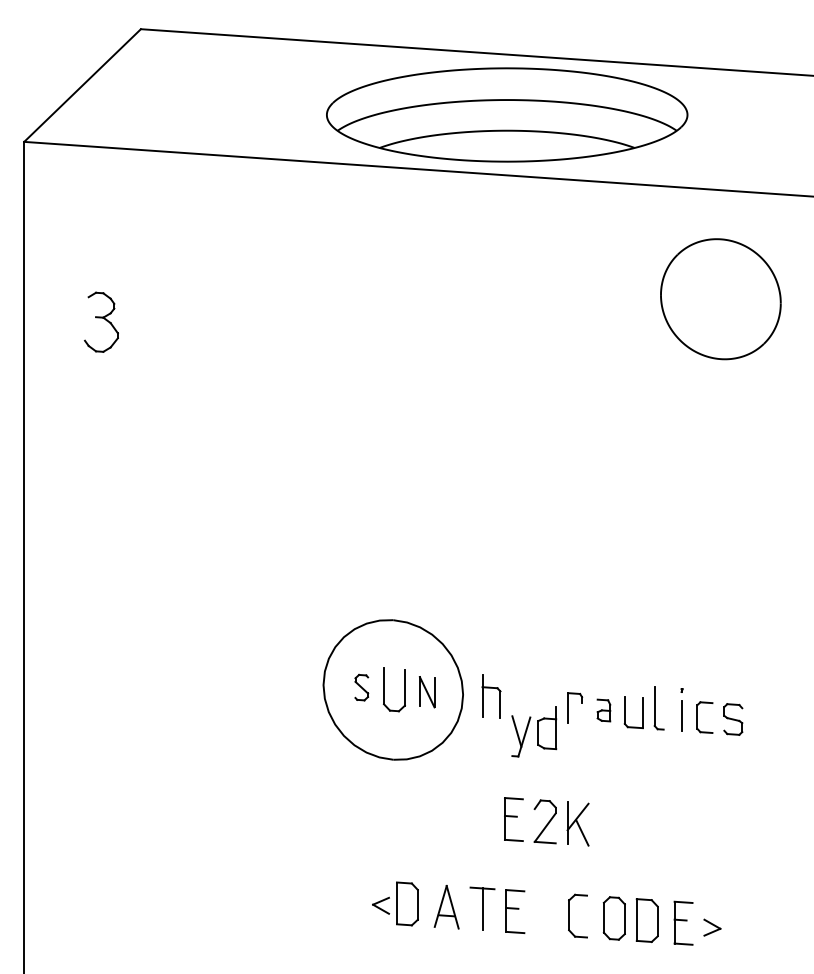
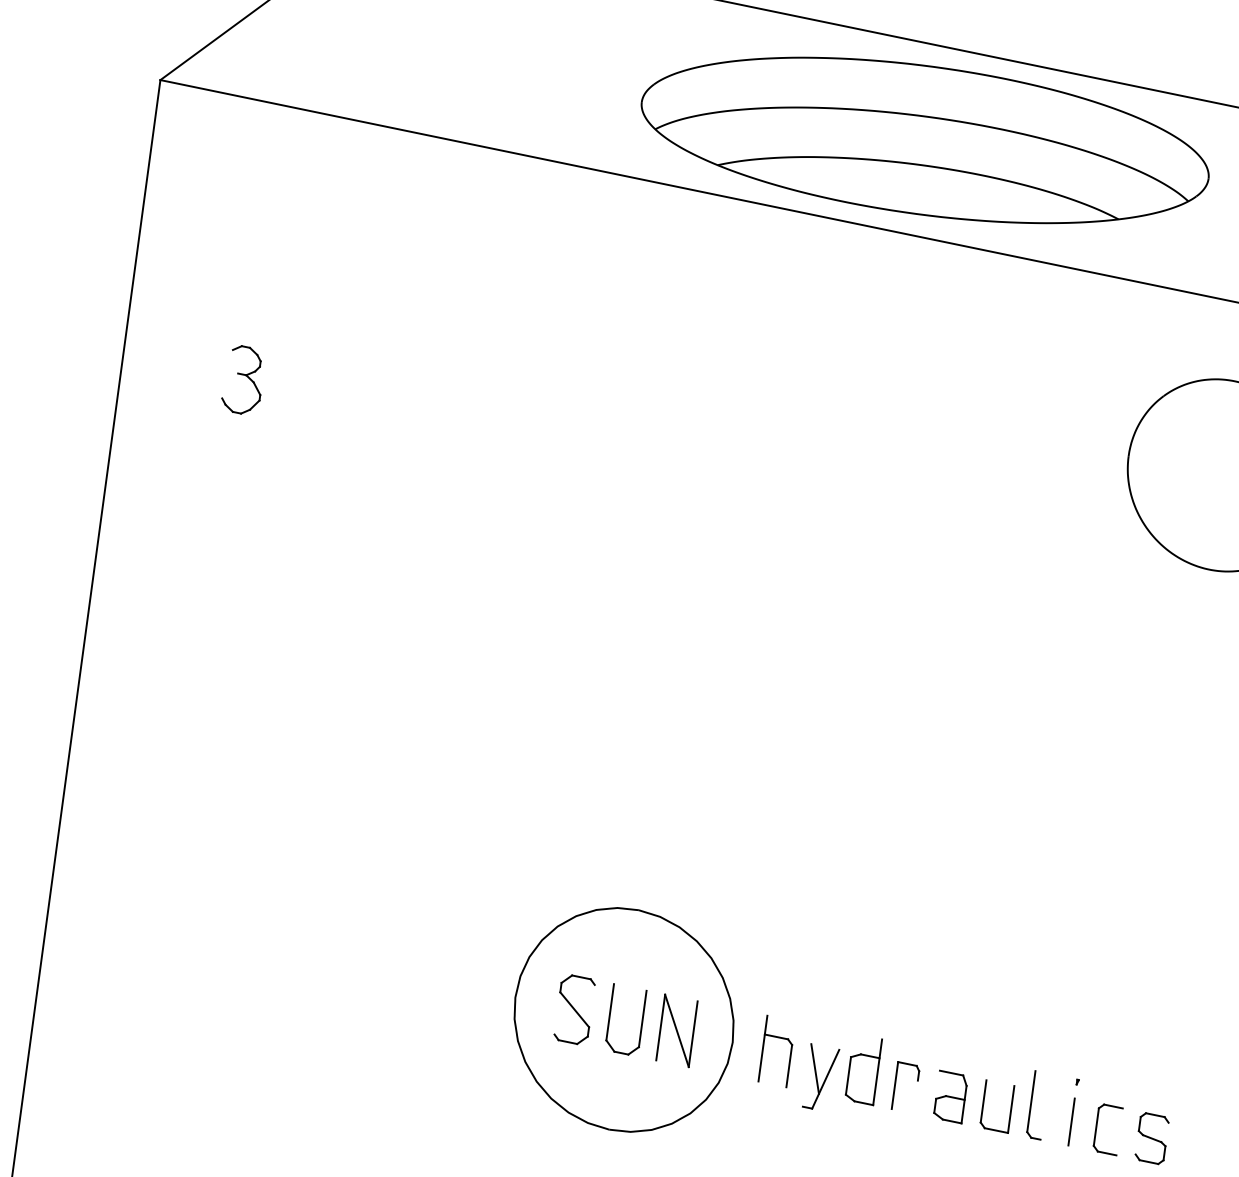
part: (101, 322) -> (243, 380), size x0.71
part: (361, 687) -> (574, 1009), size x1.67
part: (426, 691) -> (675, 1029), size x1.43
part: (603, 710) -> (950, 1096), size x1.43
part: (534, 731) -> (842, 1072), moved

